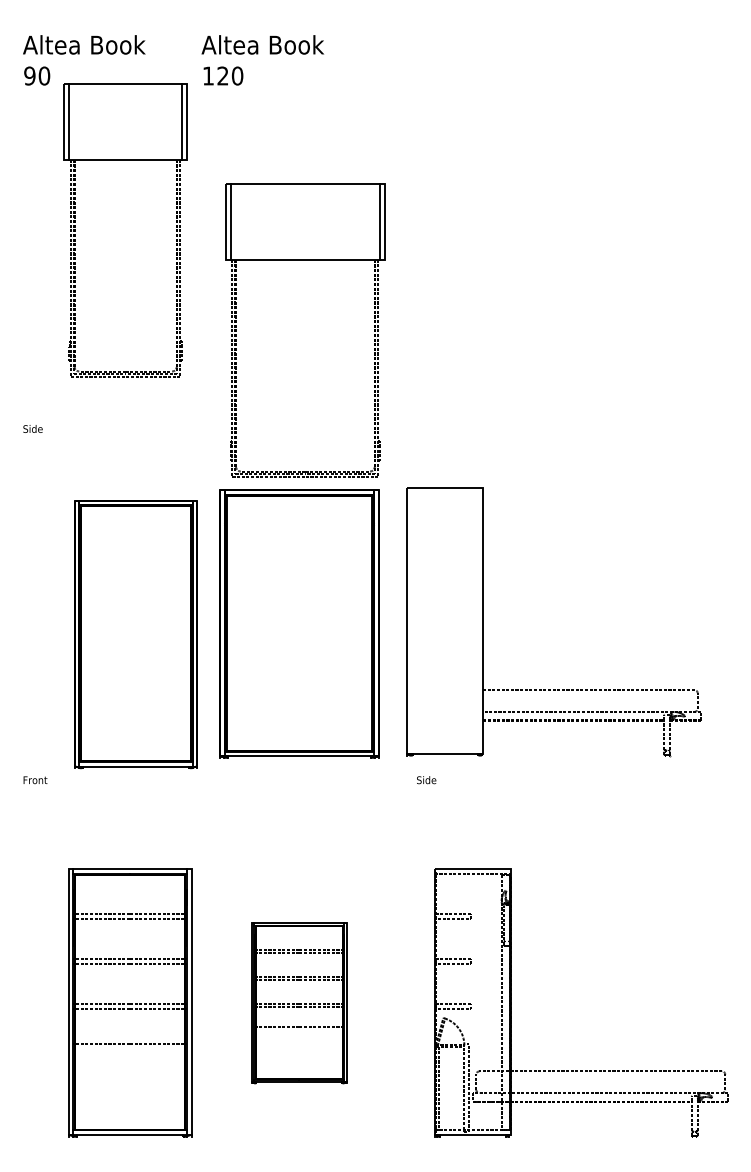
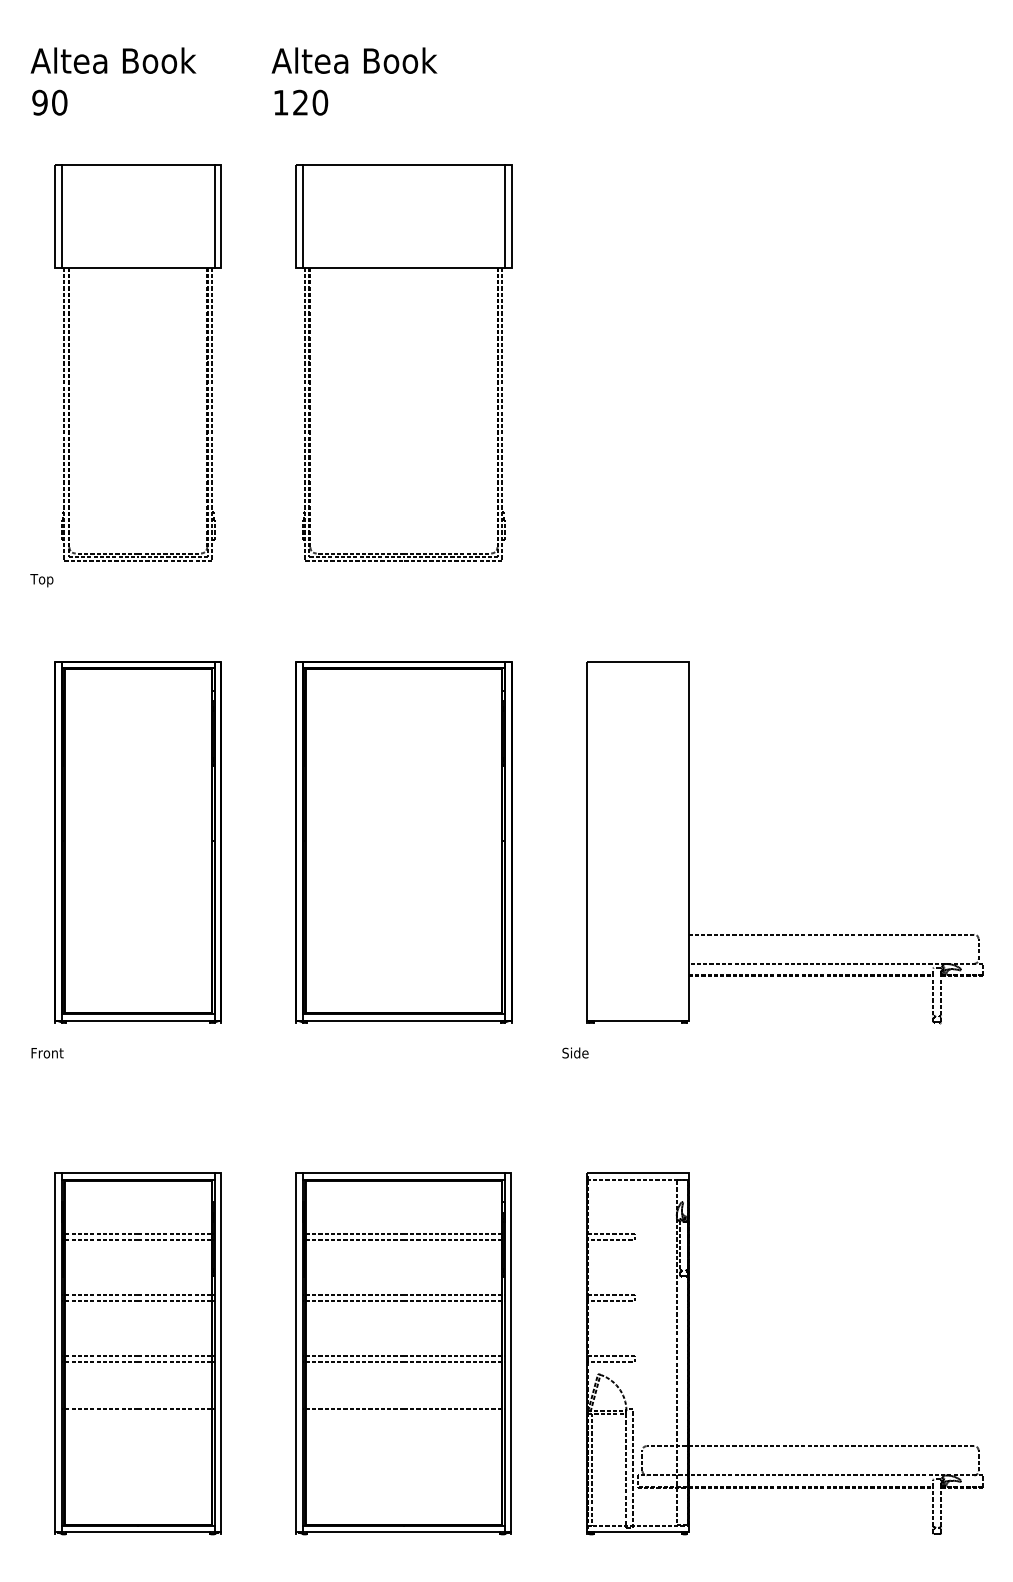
part: (74, 229) -> (69, 362), moved
part: (236, 330) -> (310, 362), moved
text: (32, 430) -> (43, 580), Side -> Top
part: (135, 634) -> (137, 842), moved
part: (554, 690) -> (784, 934), moved
part: (129, 1002) -> (137, 1353), moved
part: (299, 1002) -> (403, 1353), size x1.67

